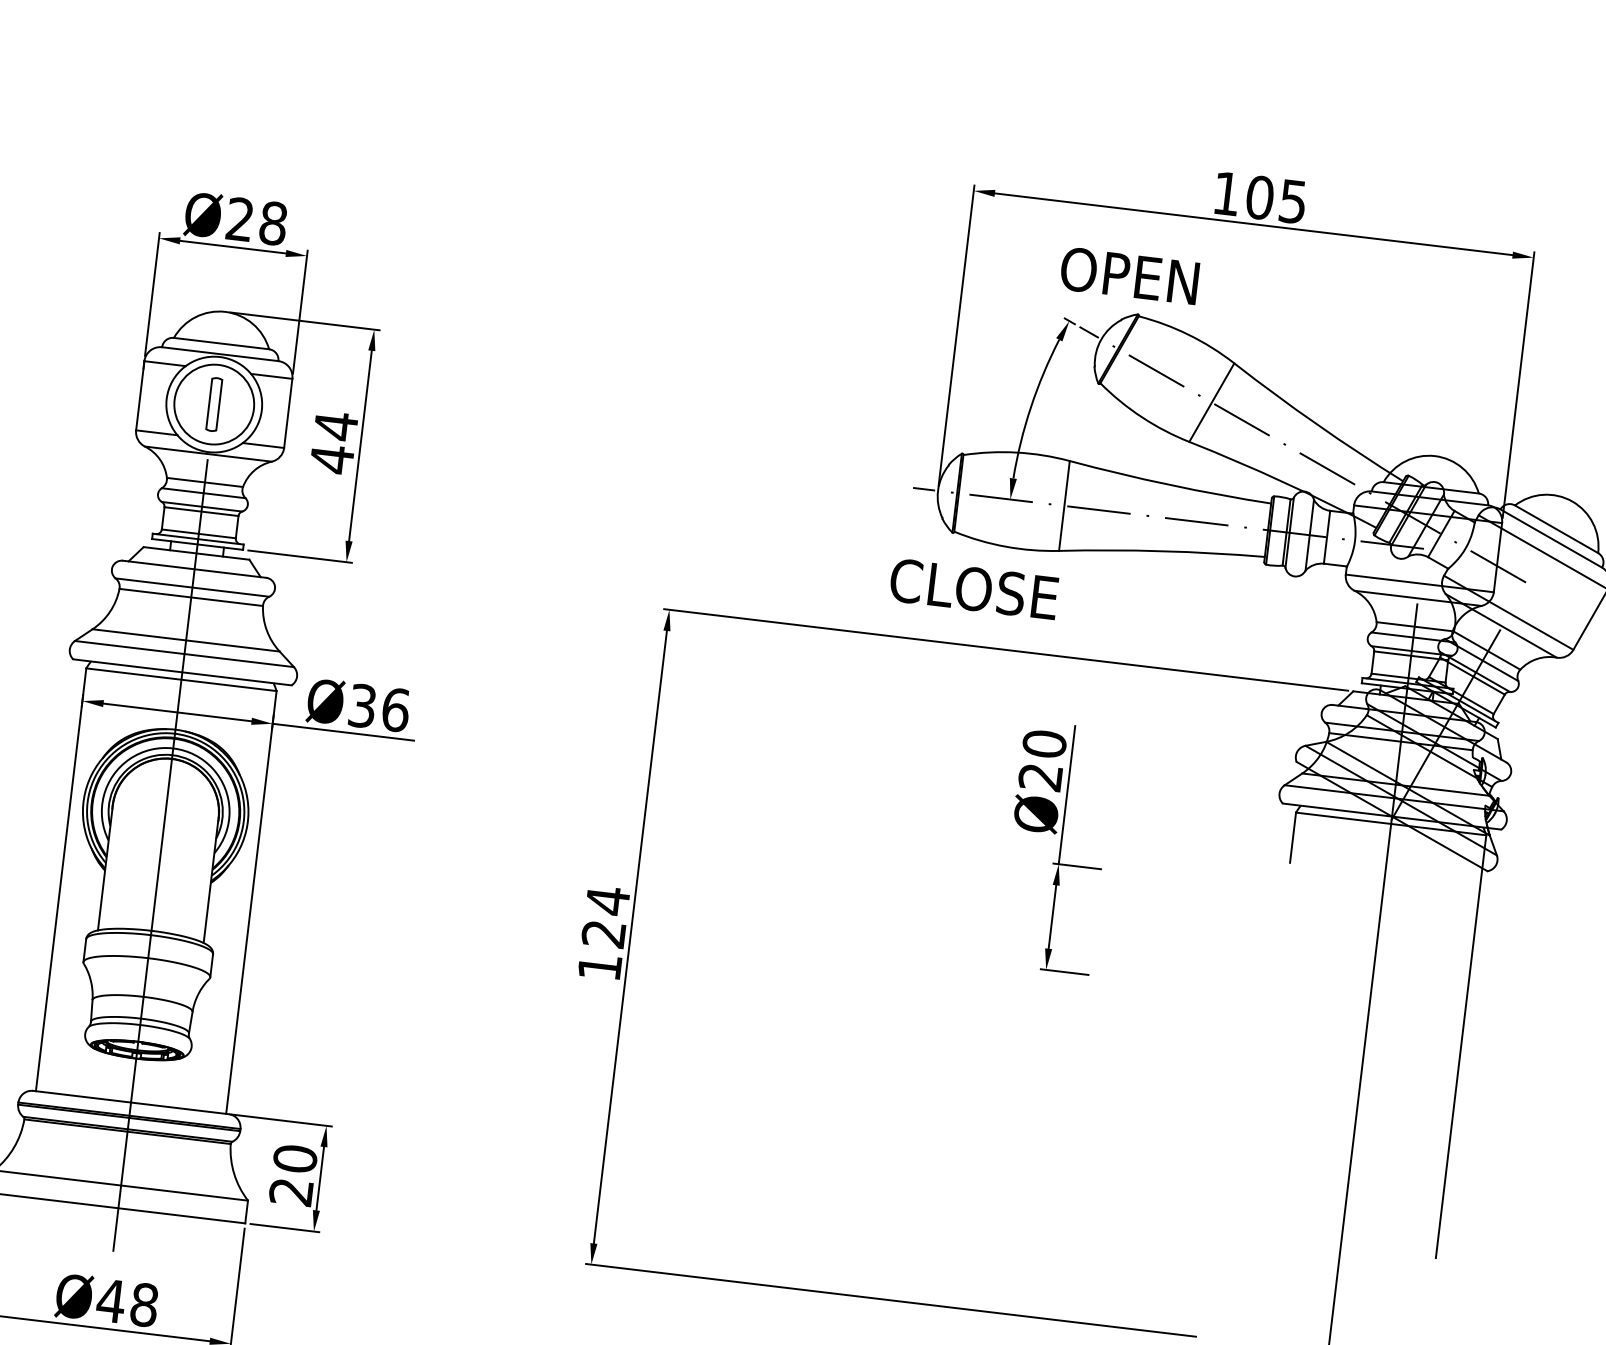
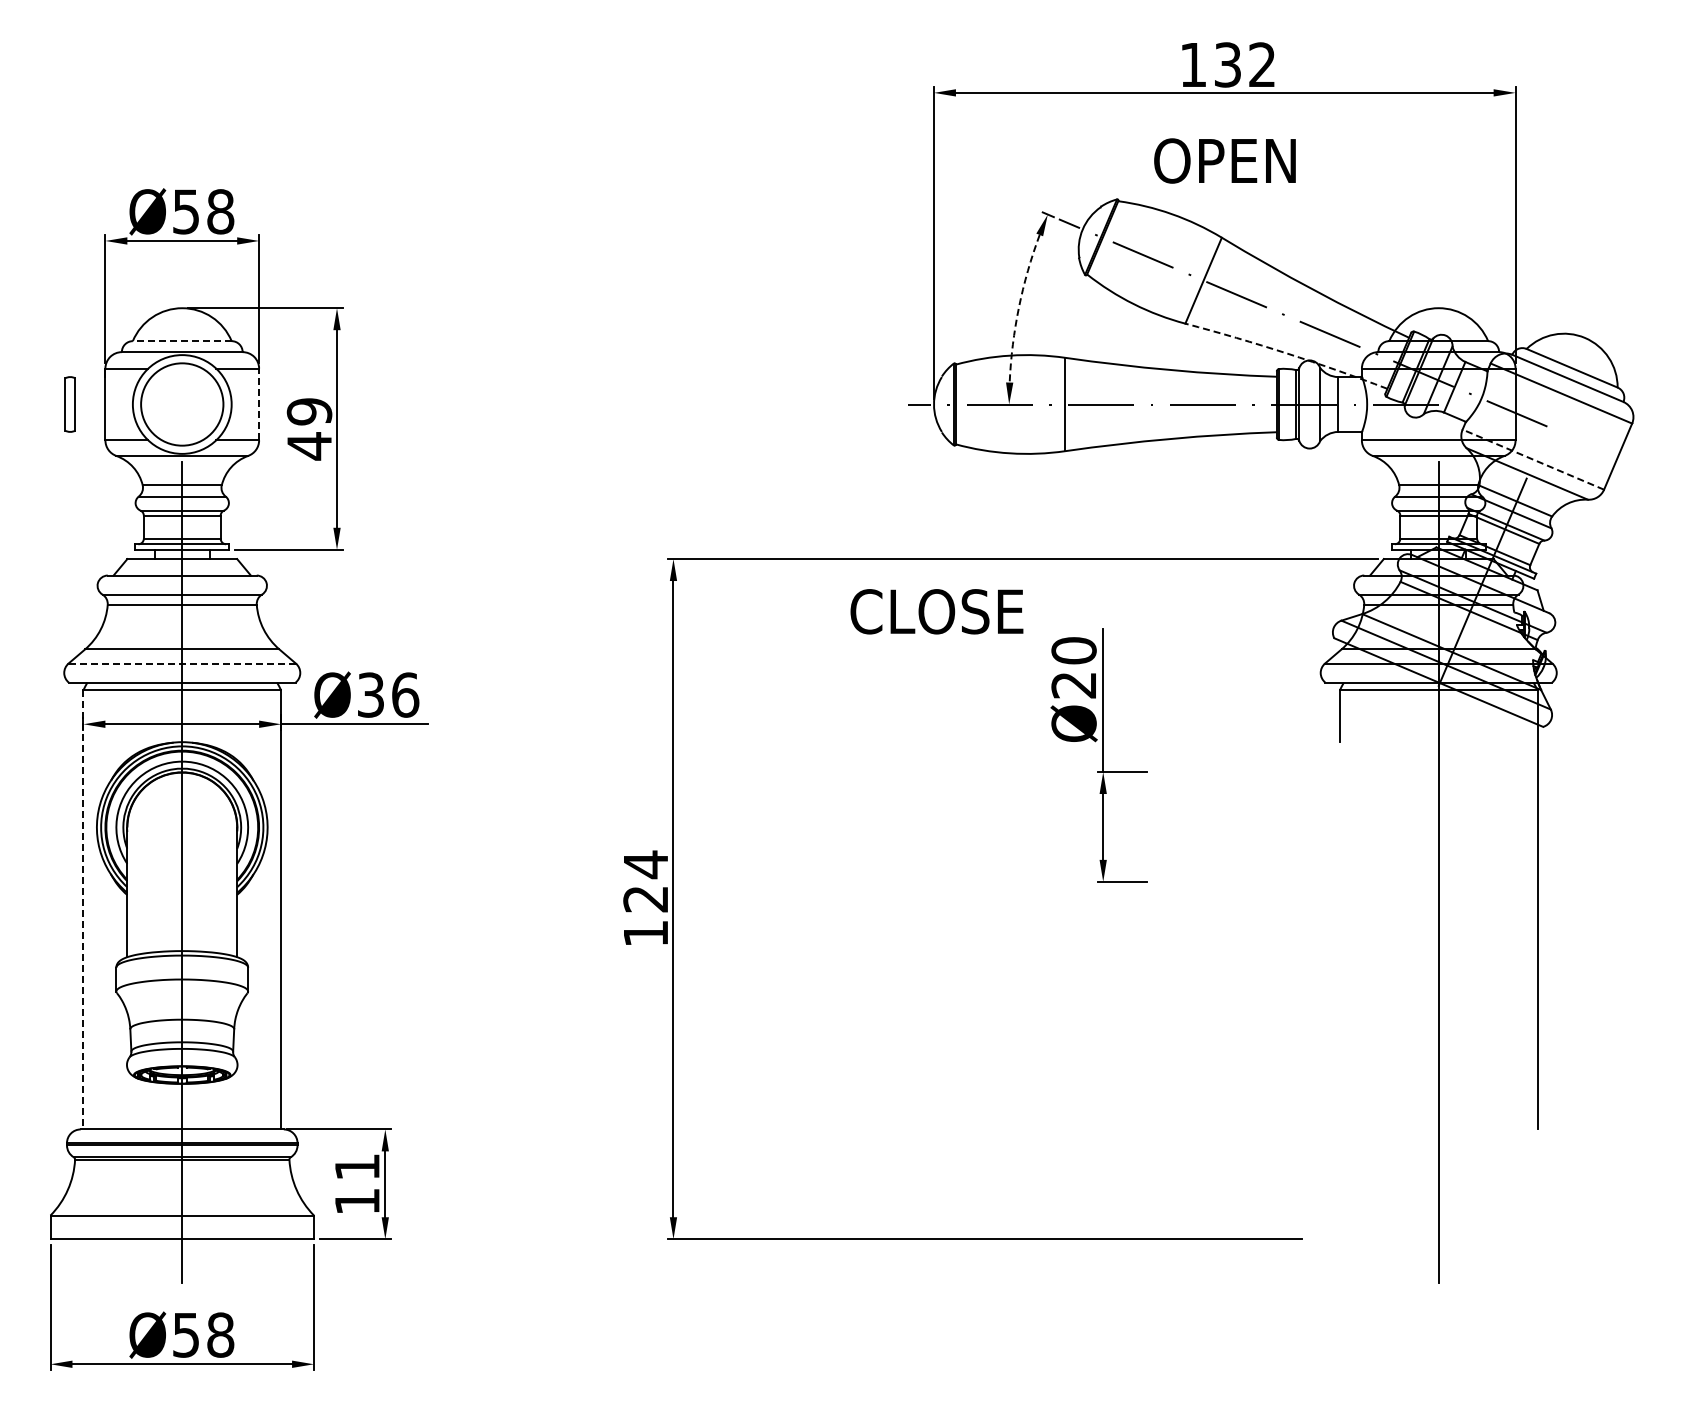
text: (1275, 199) -> (1244, 64), 105 -> 132
text: (239, 219) -> (185, 211), Ø28 -> Ø58
text: (1129, 275) -> (1224, 160), moved
line: (220, 343) -> (181, 341), solid -> dashed
part: (213, 404) -> (69, 404), moved
arc: (1030, 407) -> (1018, 307), solid -> dashed
line: (288, 413) -> (259, 404), solid -> dashed
text: (335, 425) -> (309, 411), 44 -> 49
arc: (1284, 482) -> (1287, 353), solid -> dashed
text: (973, 588) -> (936, 611), moved
line: (1508, 612) -> (1533, 459), solid -> dashed
line: (184, 653) -> (182, 663), solid -> dashed
line: (61, 879) -> (83, 909), solid -> dashed
text: (293, 1174) -> (357, 1183), 20 -> 11
text: (110, 1301) -> (185, 1335), Ø48 -> Ø58

